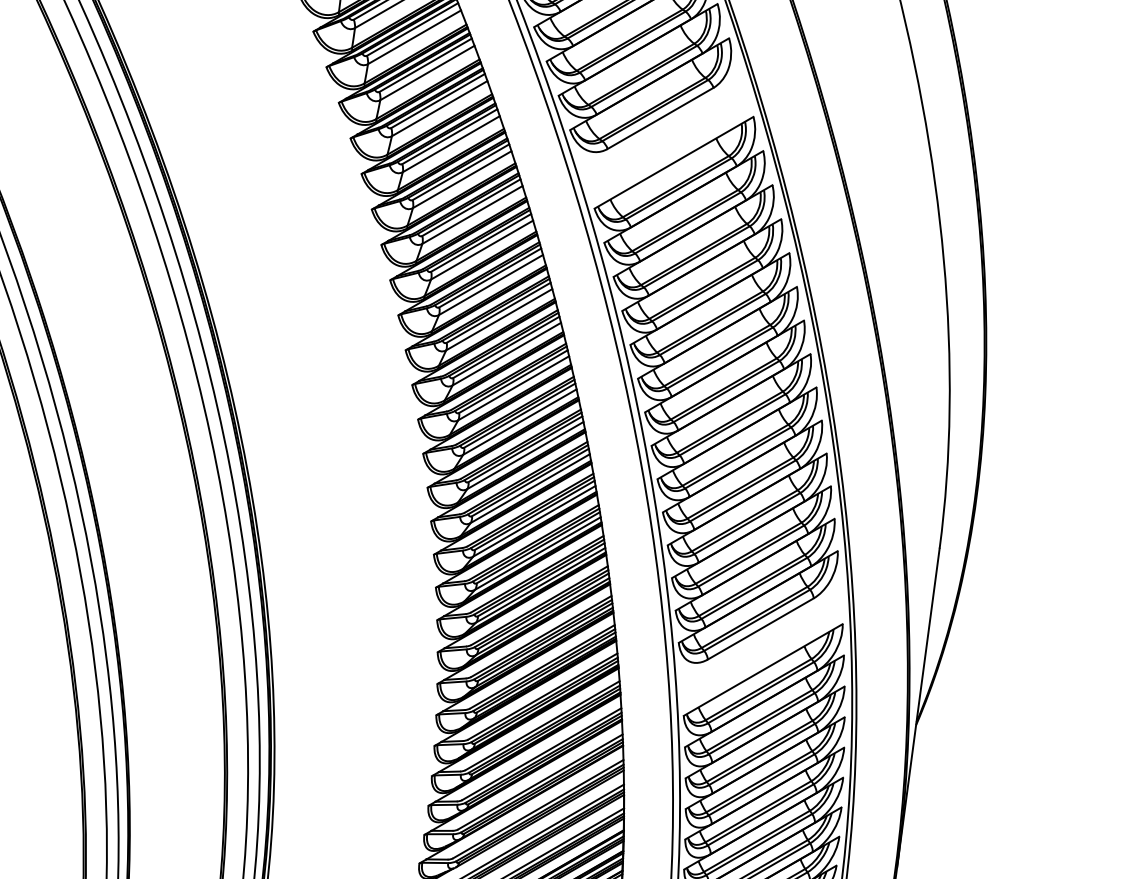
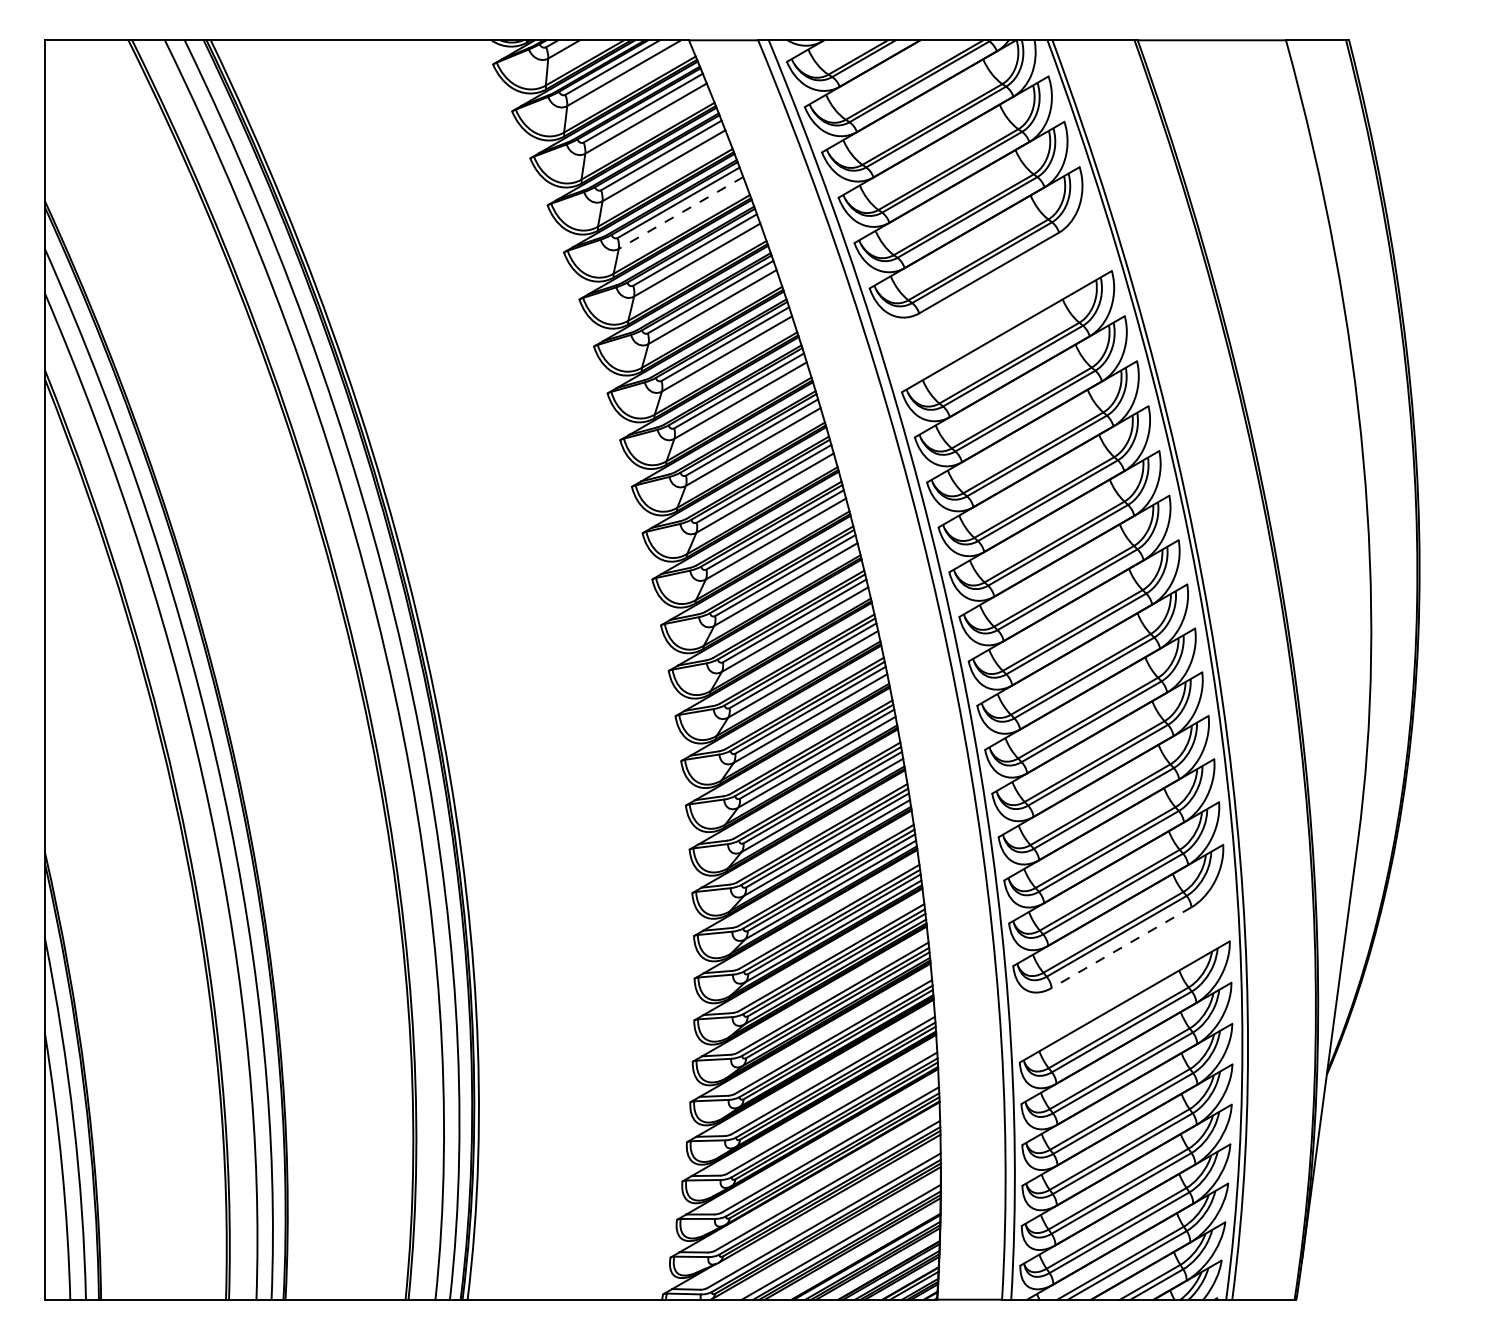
line: (427, 72) -> (681, 212), solid -> dashed
line: (760, 628) -> (1121, 947), solid -> dashed

